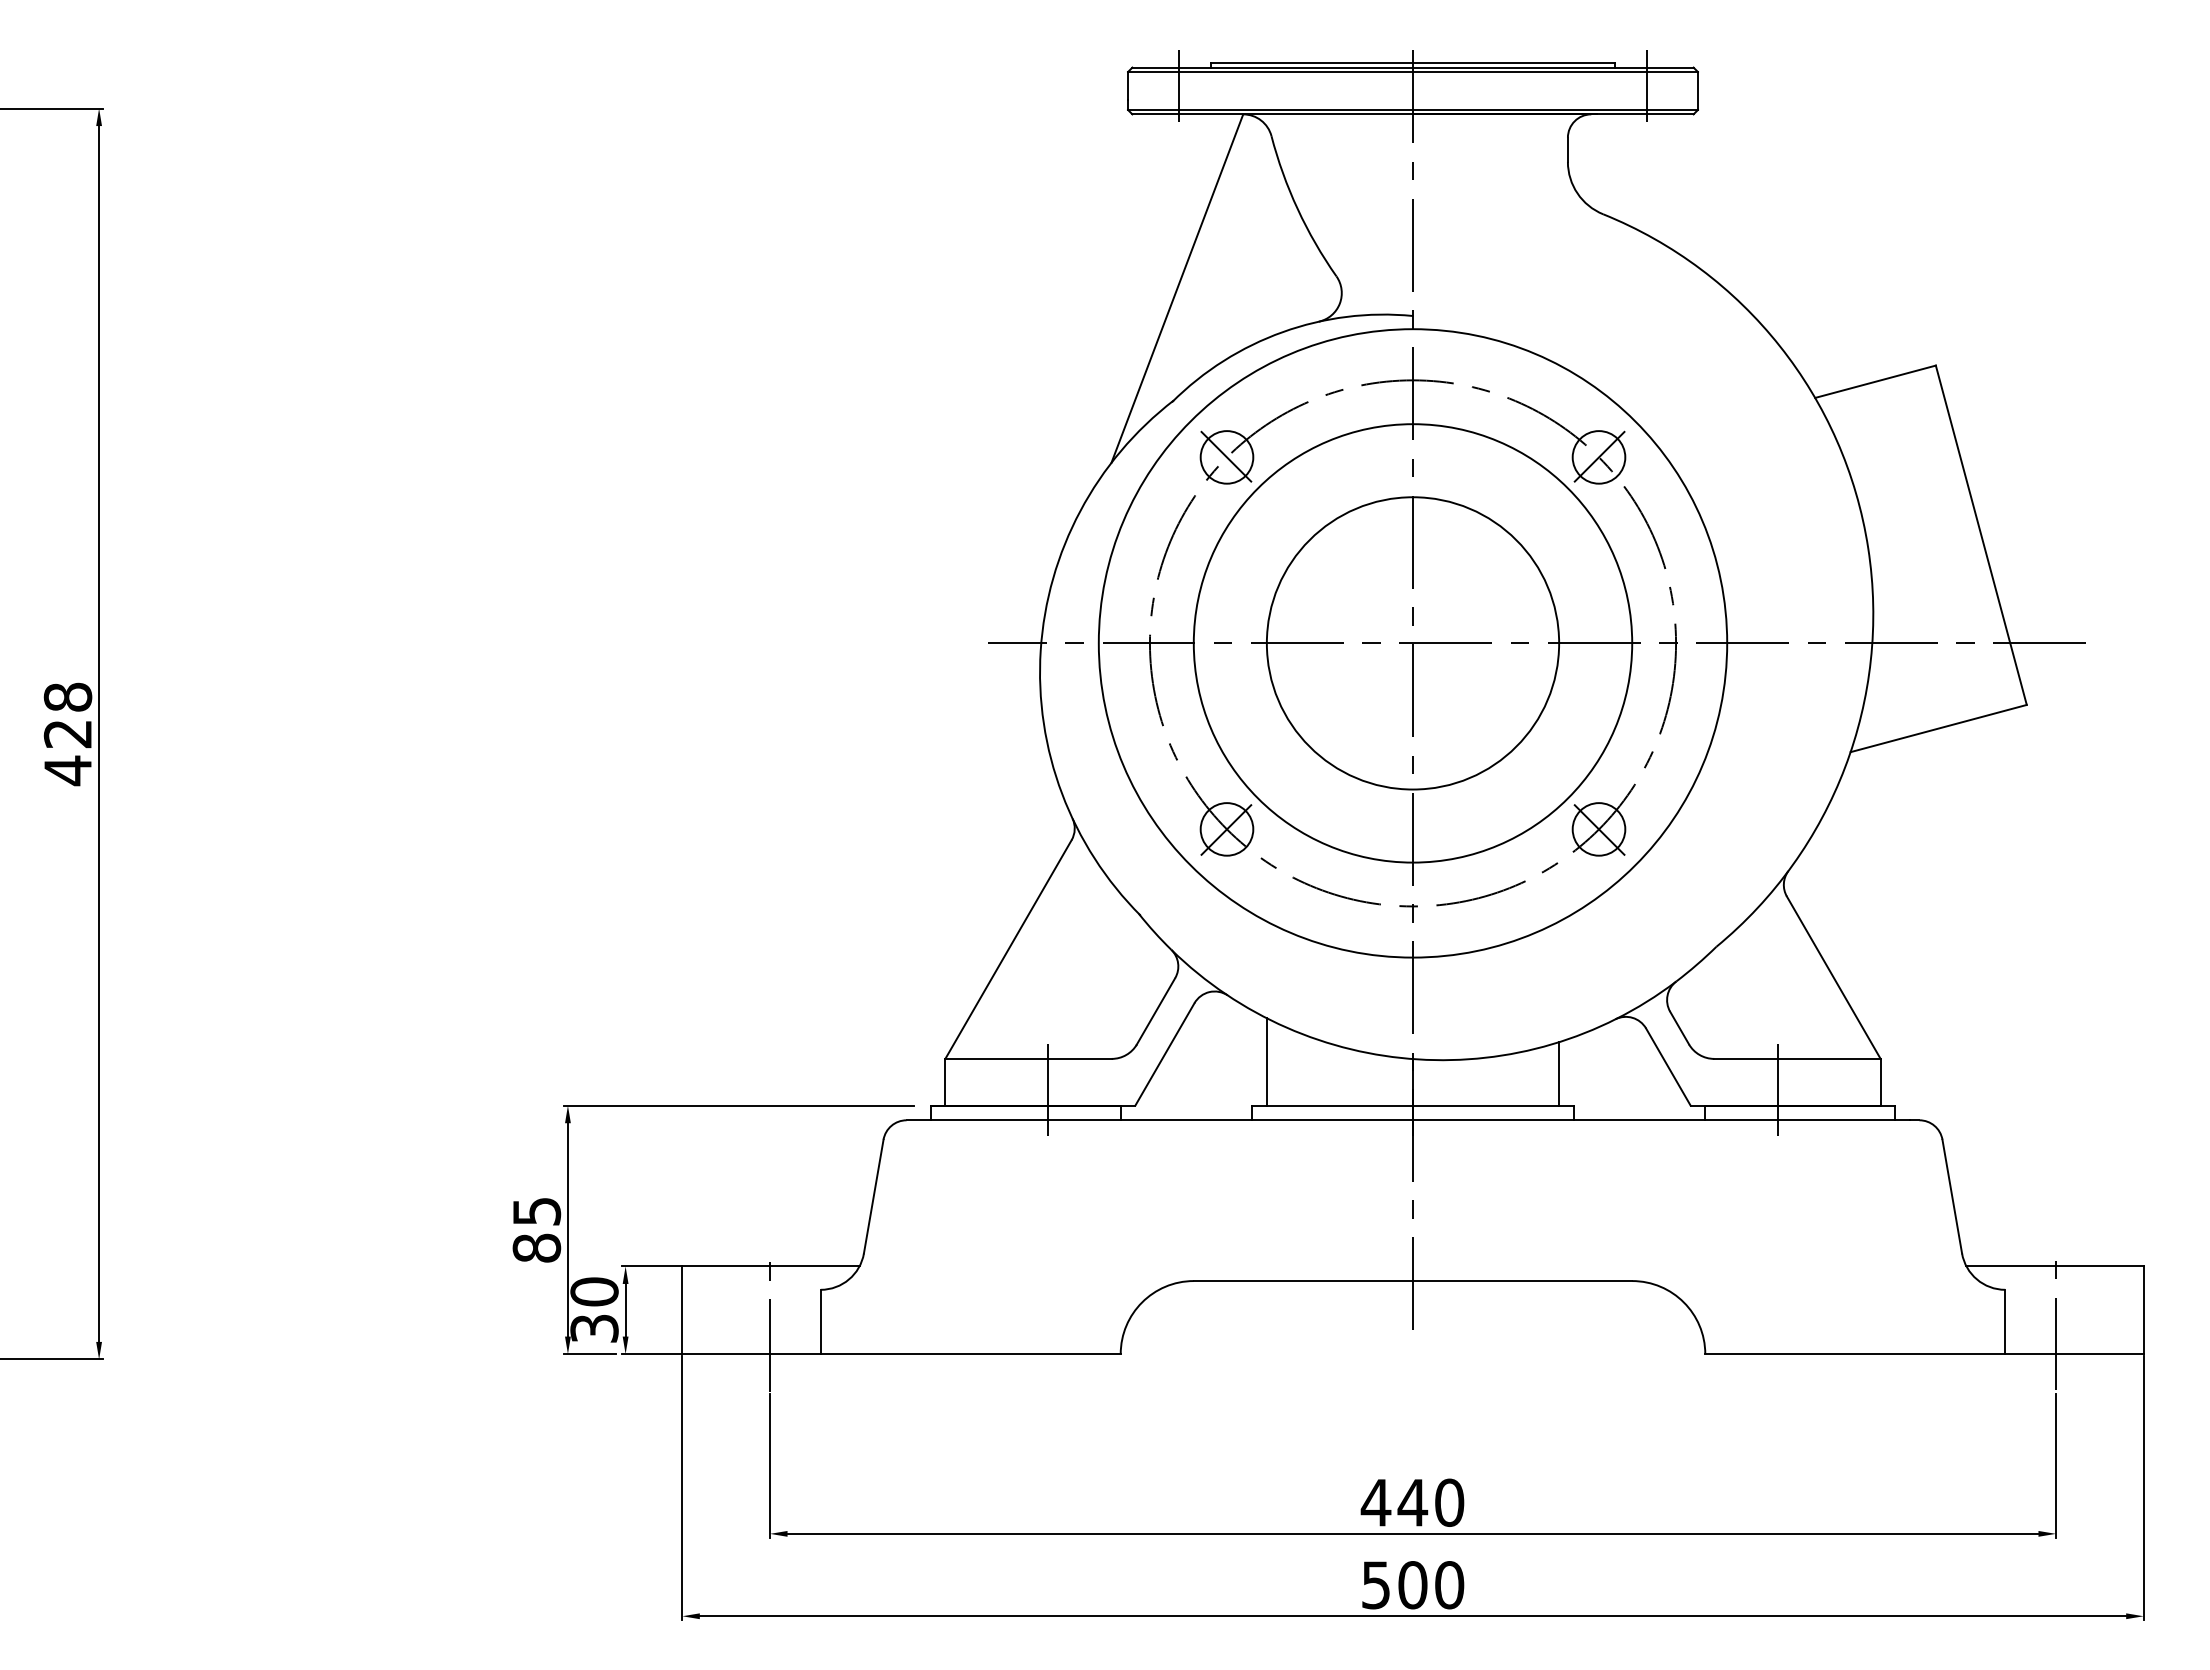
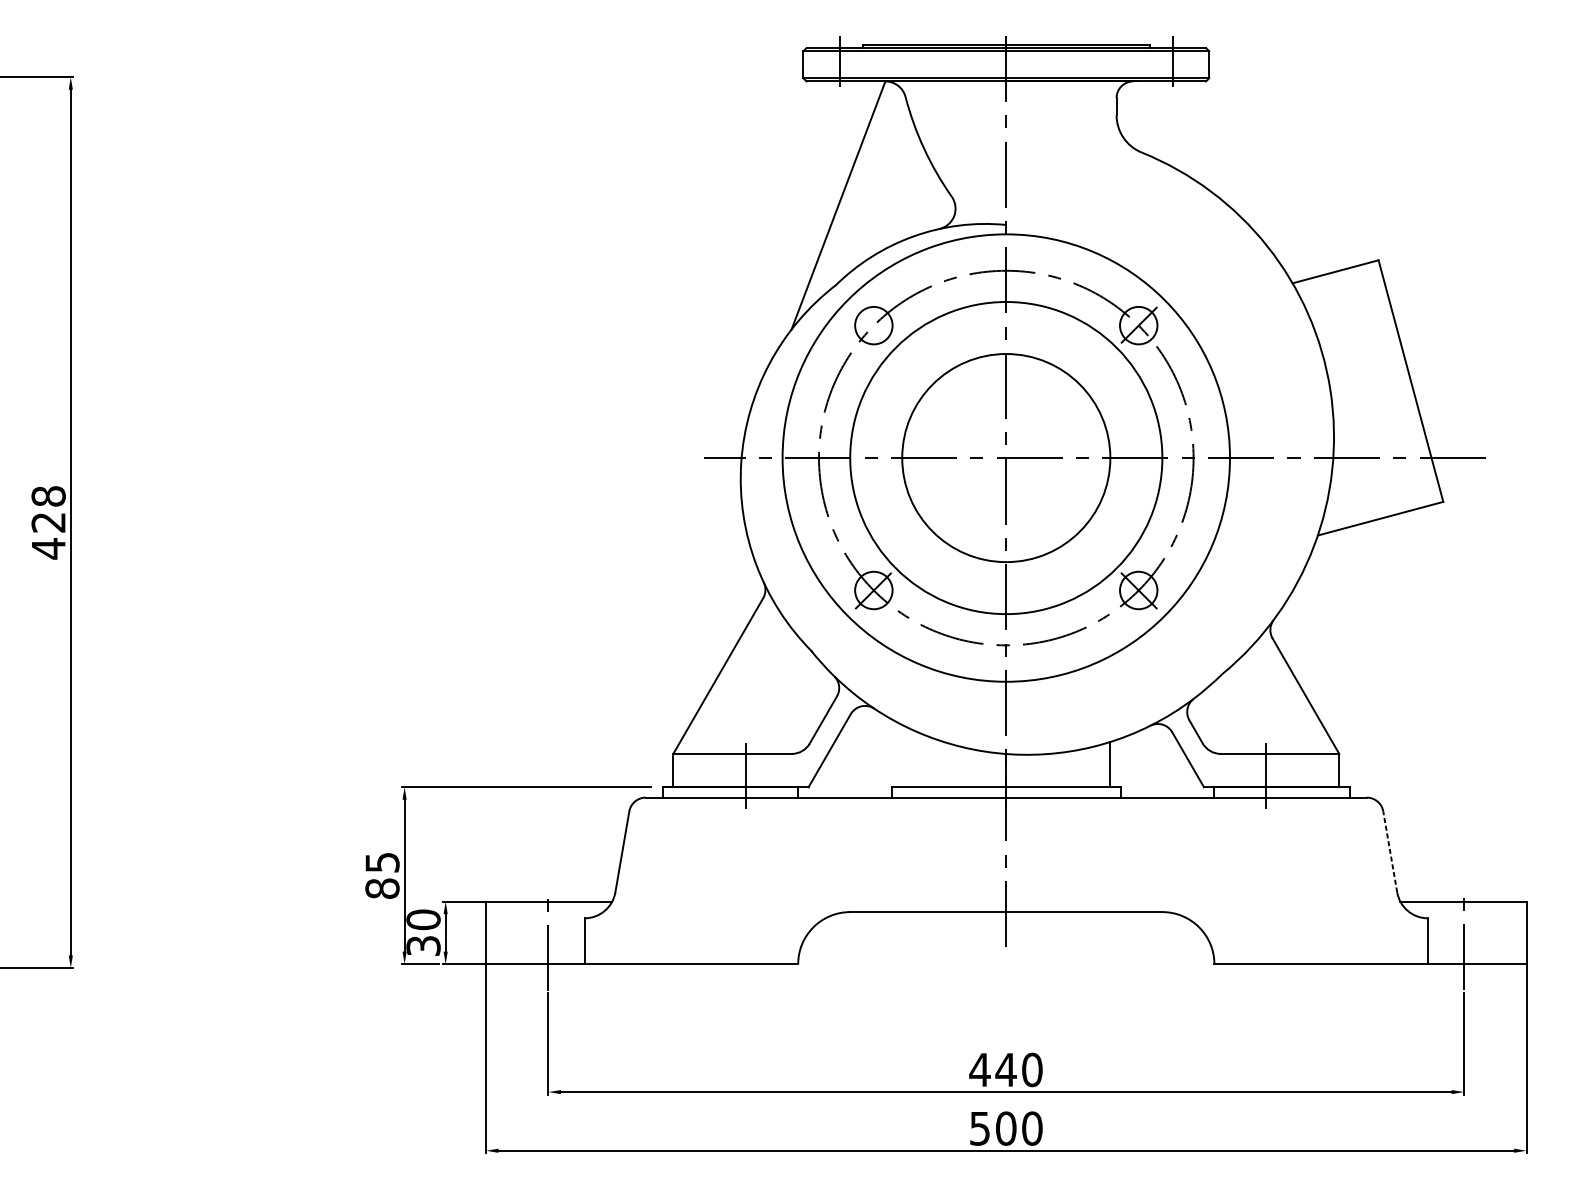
line: (1225, 456) -> (872, 325), removed
line: (1266, 1061) -> (901, 755), removed
line: (1952, 1196) -> (1390, 851), solid -> dashed

